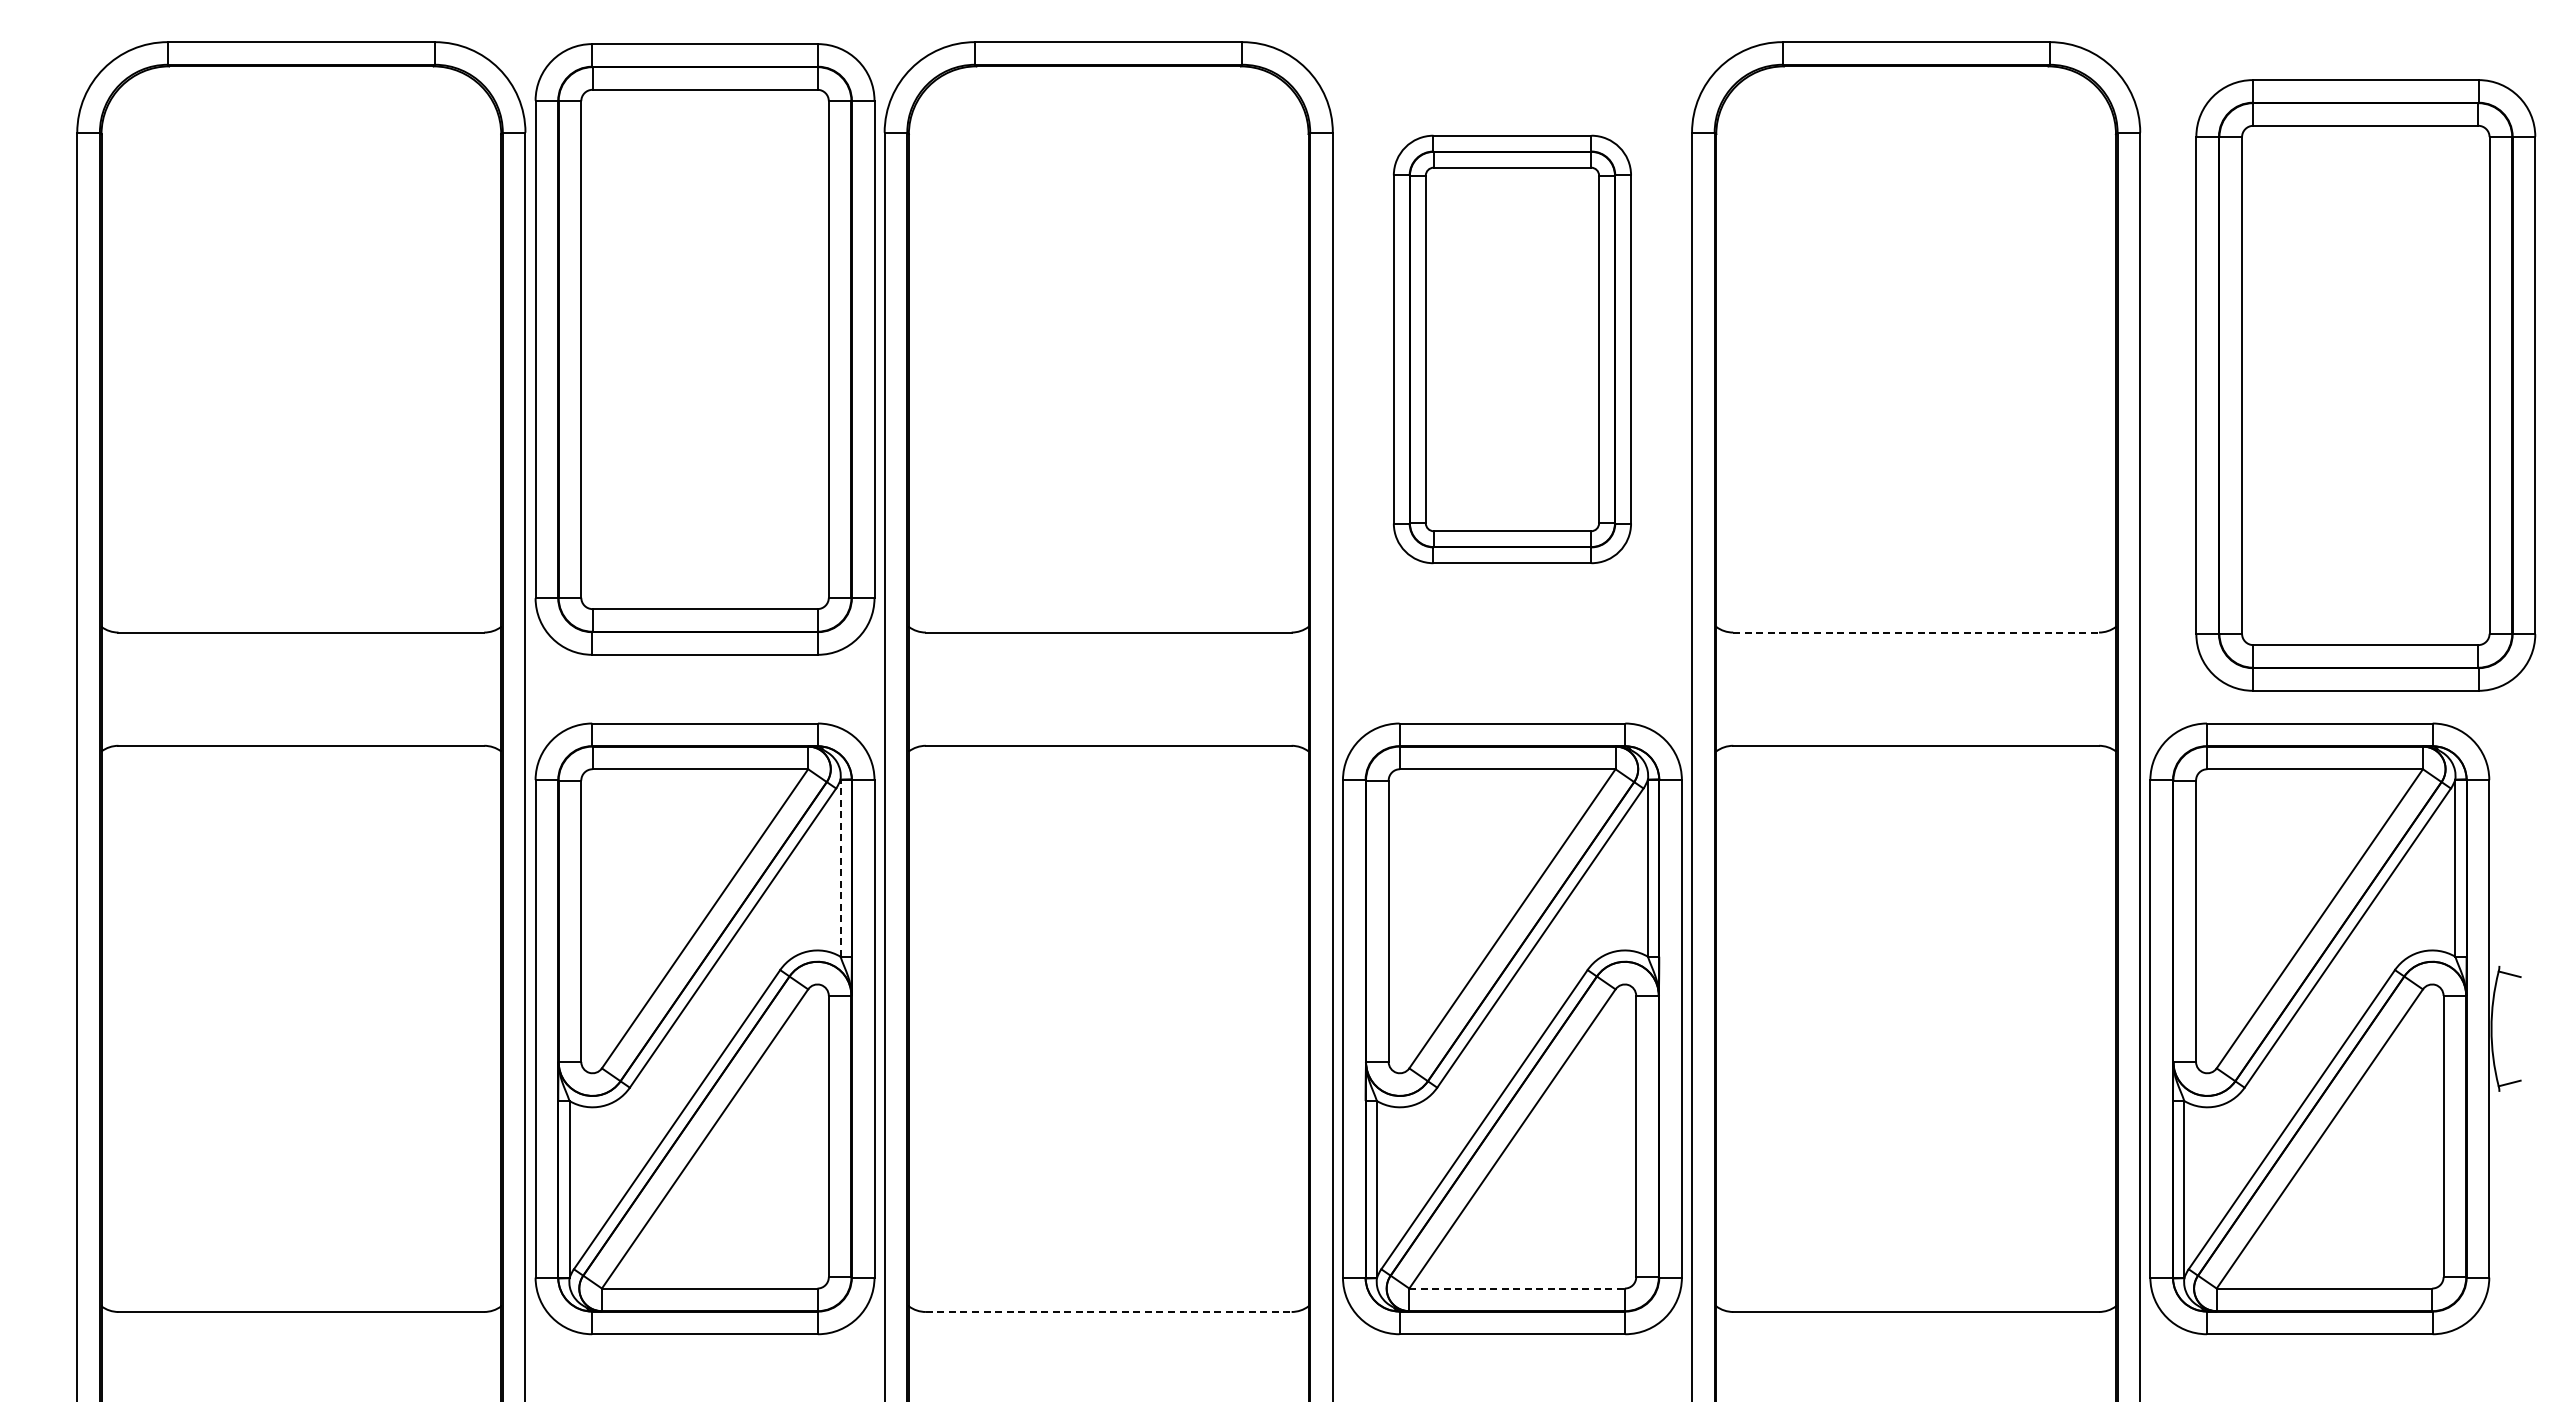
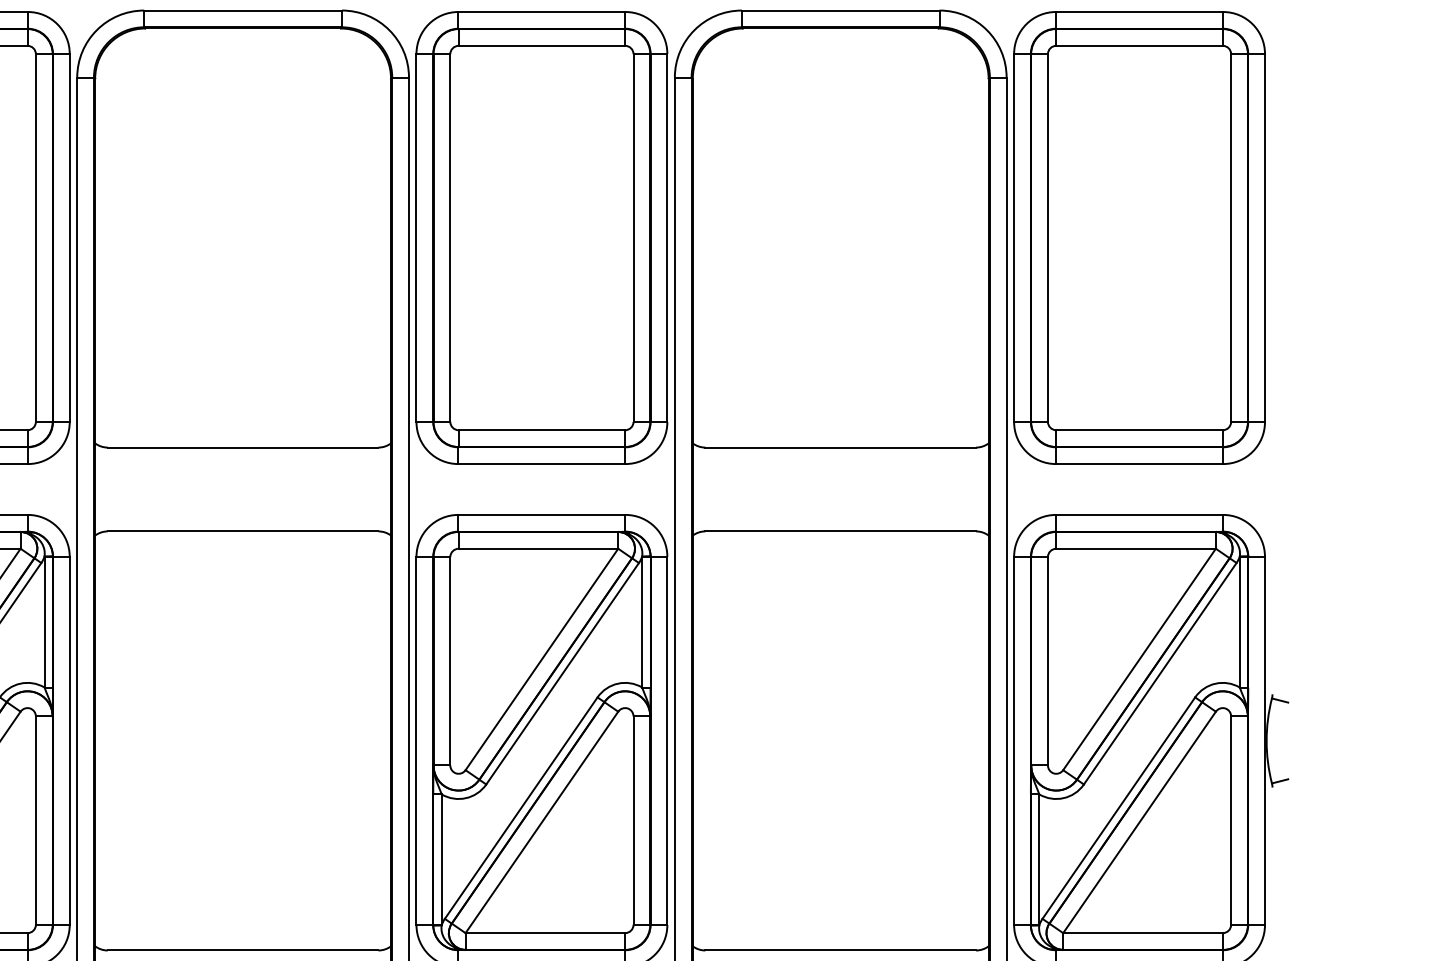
part: (1512, 349) -> (541, 238), size x1.43
part: (2365, 385) -> (1139, 238), moved
line: (1916, 632) -> (841, 447), dashed -> solid
line: (840, 867) -> (44, 621), dashed -> solid
line: (1517, 1288) -> (545, 933), dashed -> solid
line: (1108, 1311) -> (242, 950), dashed -> solid

